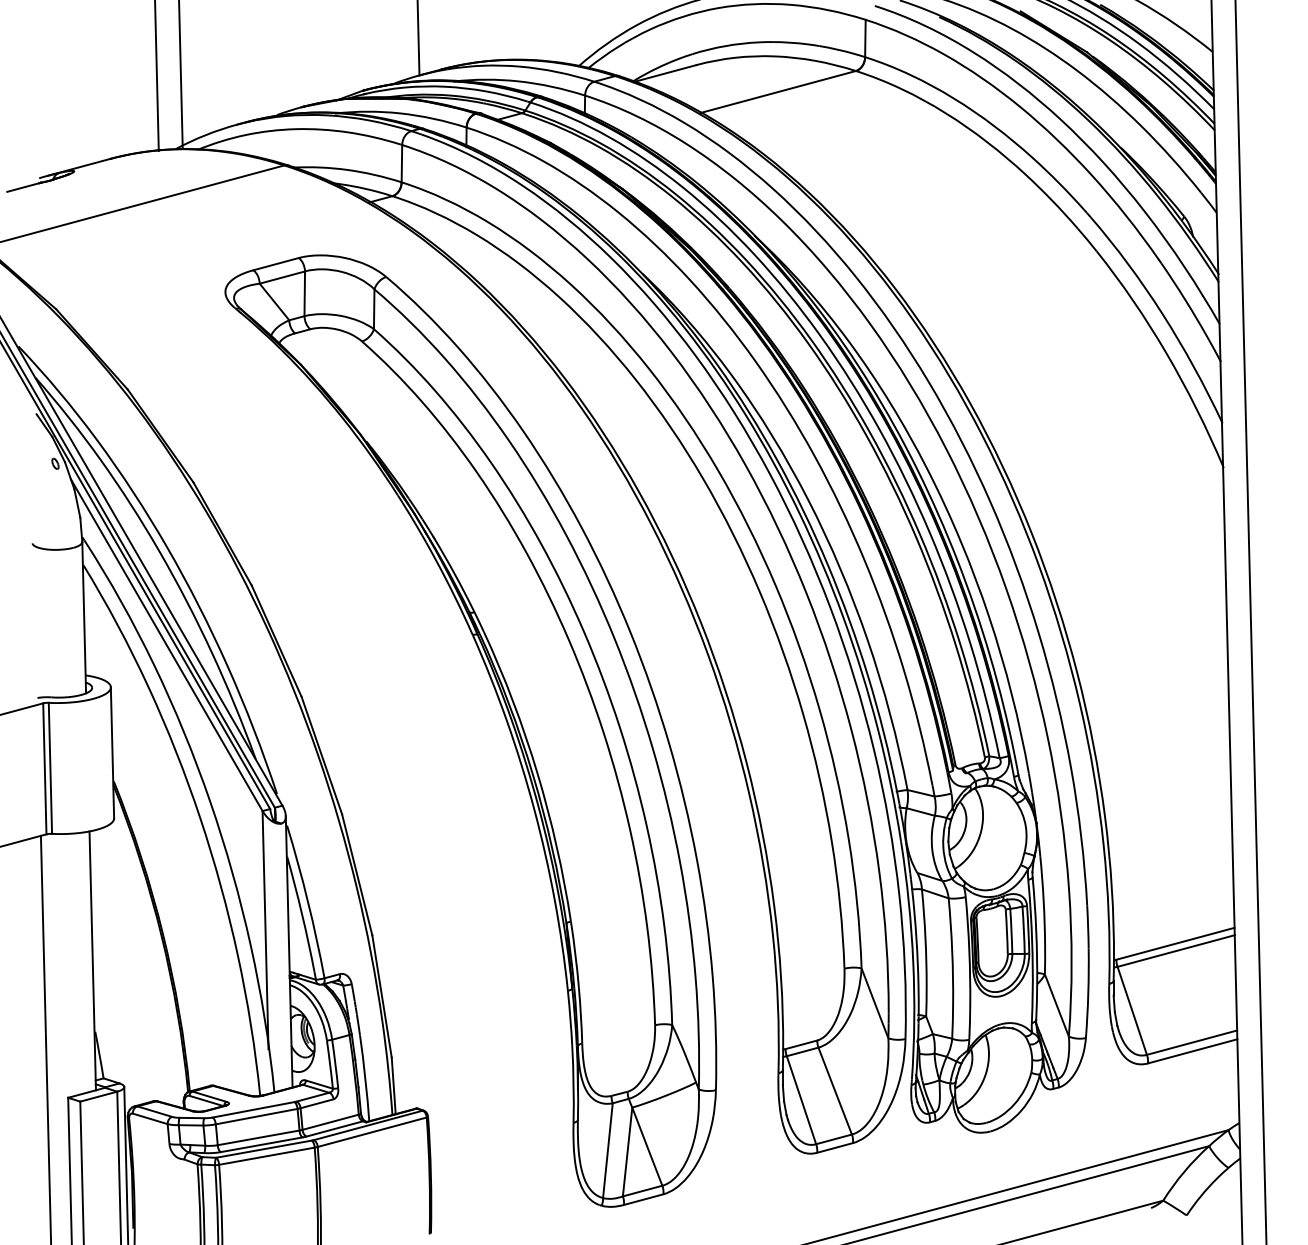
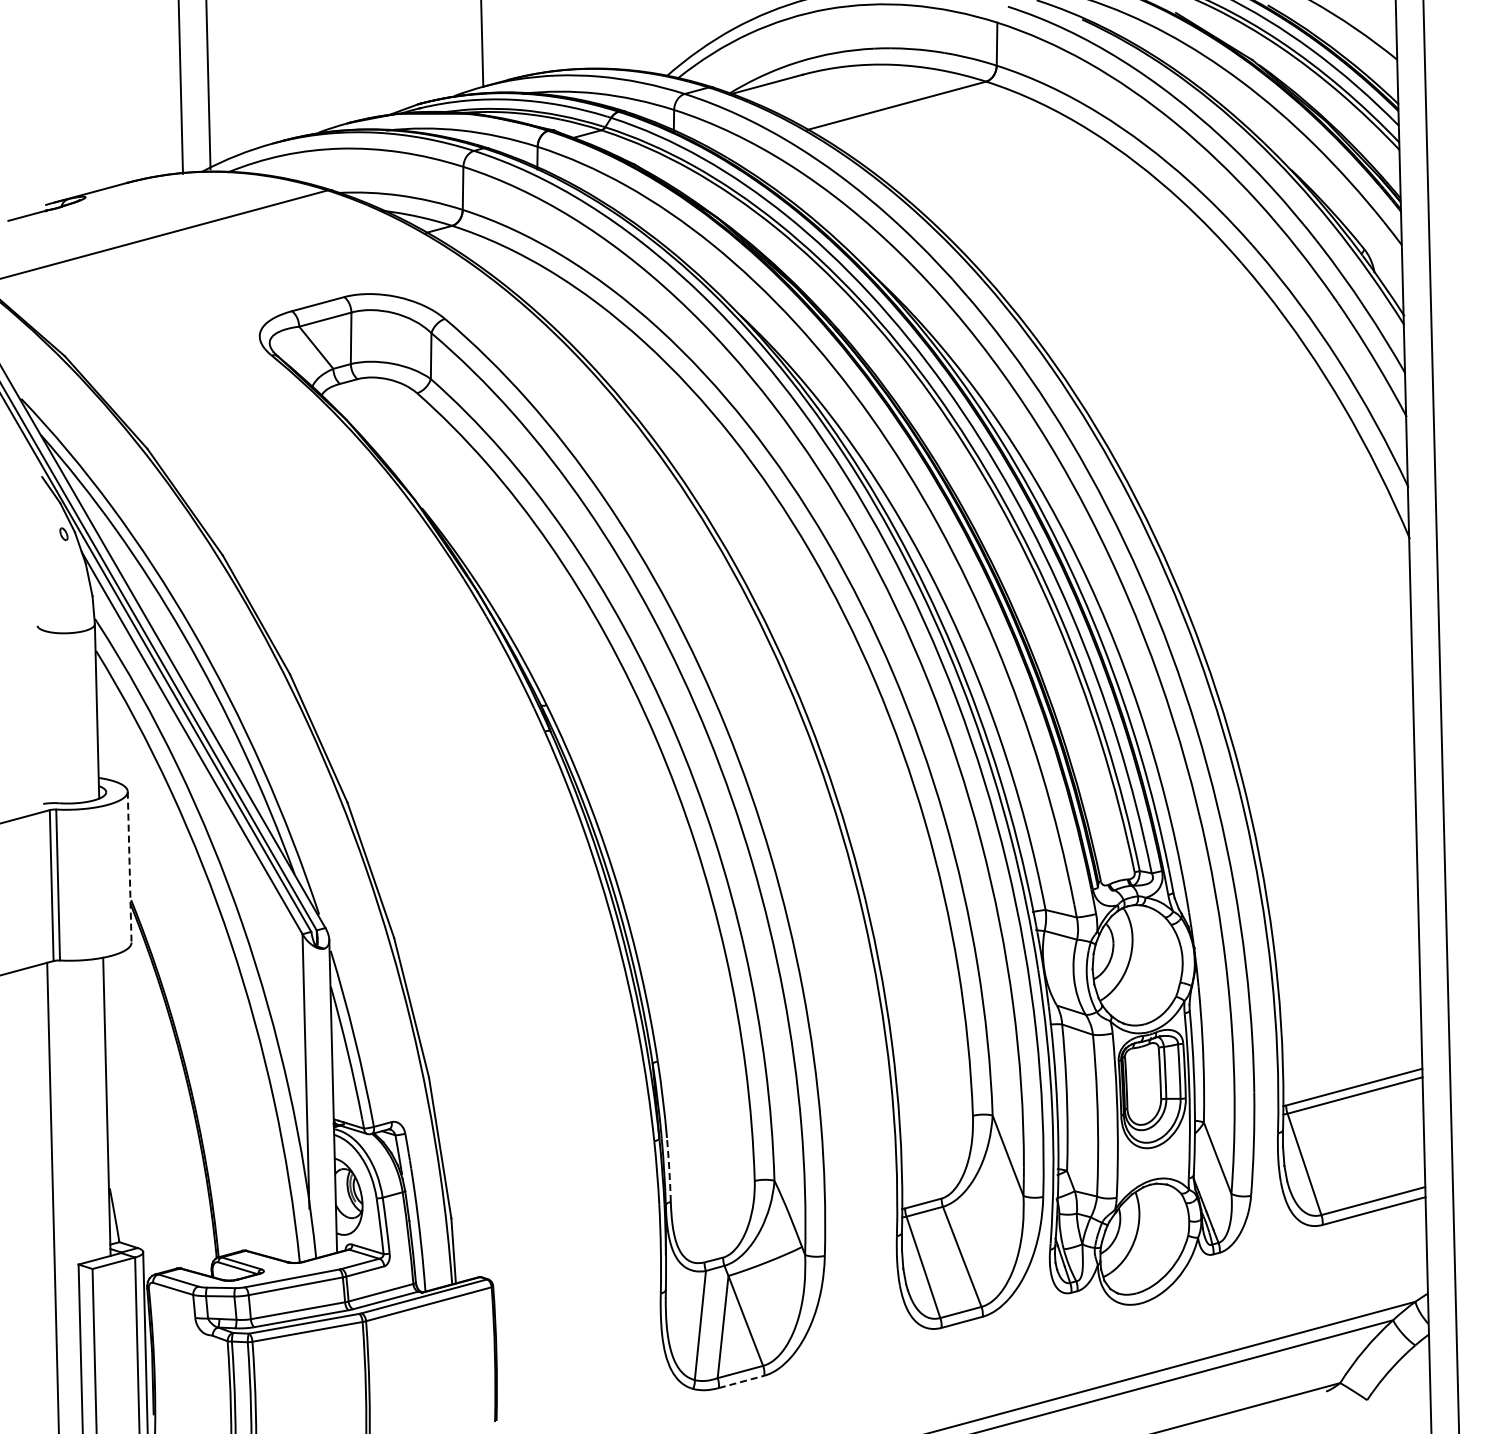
line: (112, 753) -> (129, 867), solid -> dashed
arc: (581, 1015) -> (669, 1169), solid -> dashed
line: (643, 1199) -> (741, 1381), solid -> dashed

